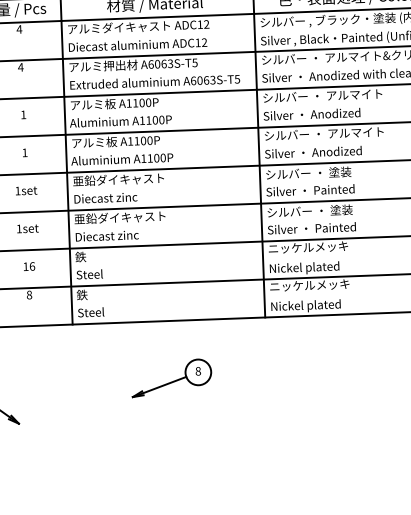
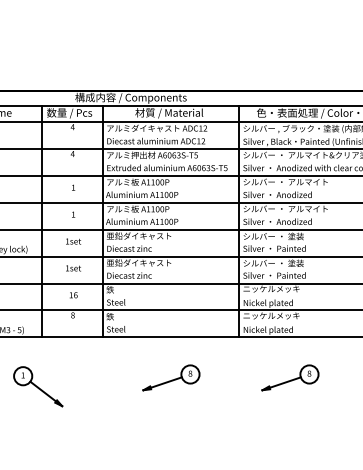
part: (339, 371) -> (290, 377), added

